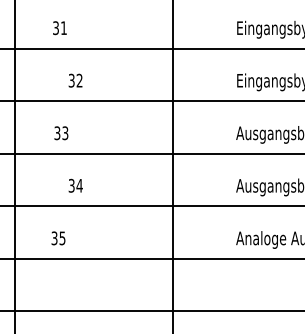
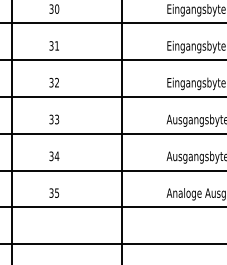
text: (58, 27) -> (53, 45), moved
text: (61, 133) -> (54, 119), moved
text: (57, 237) -> (53, 192), moved

